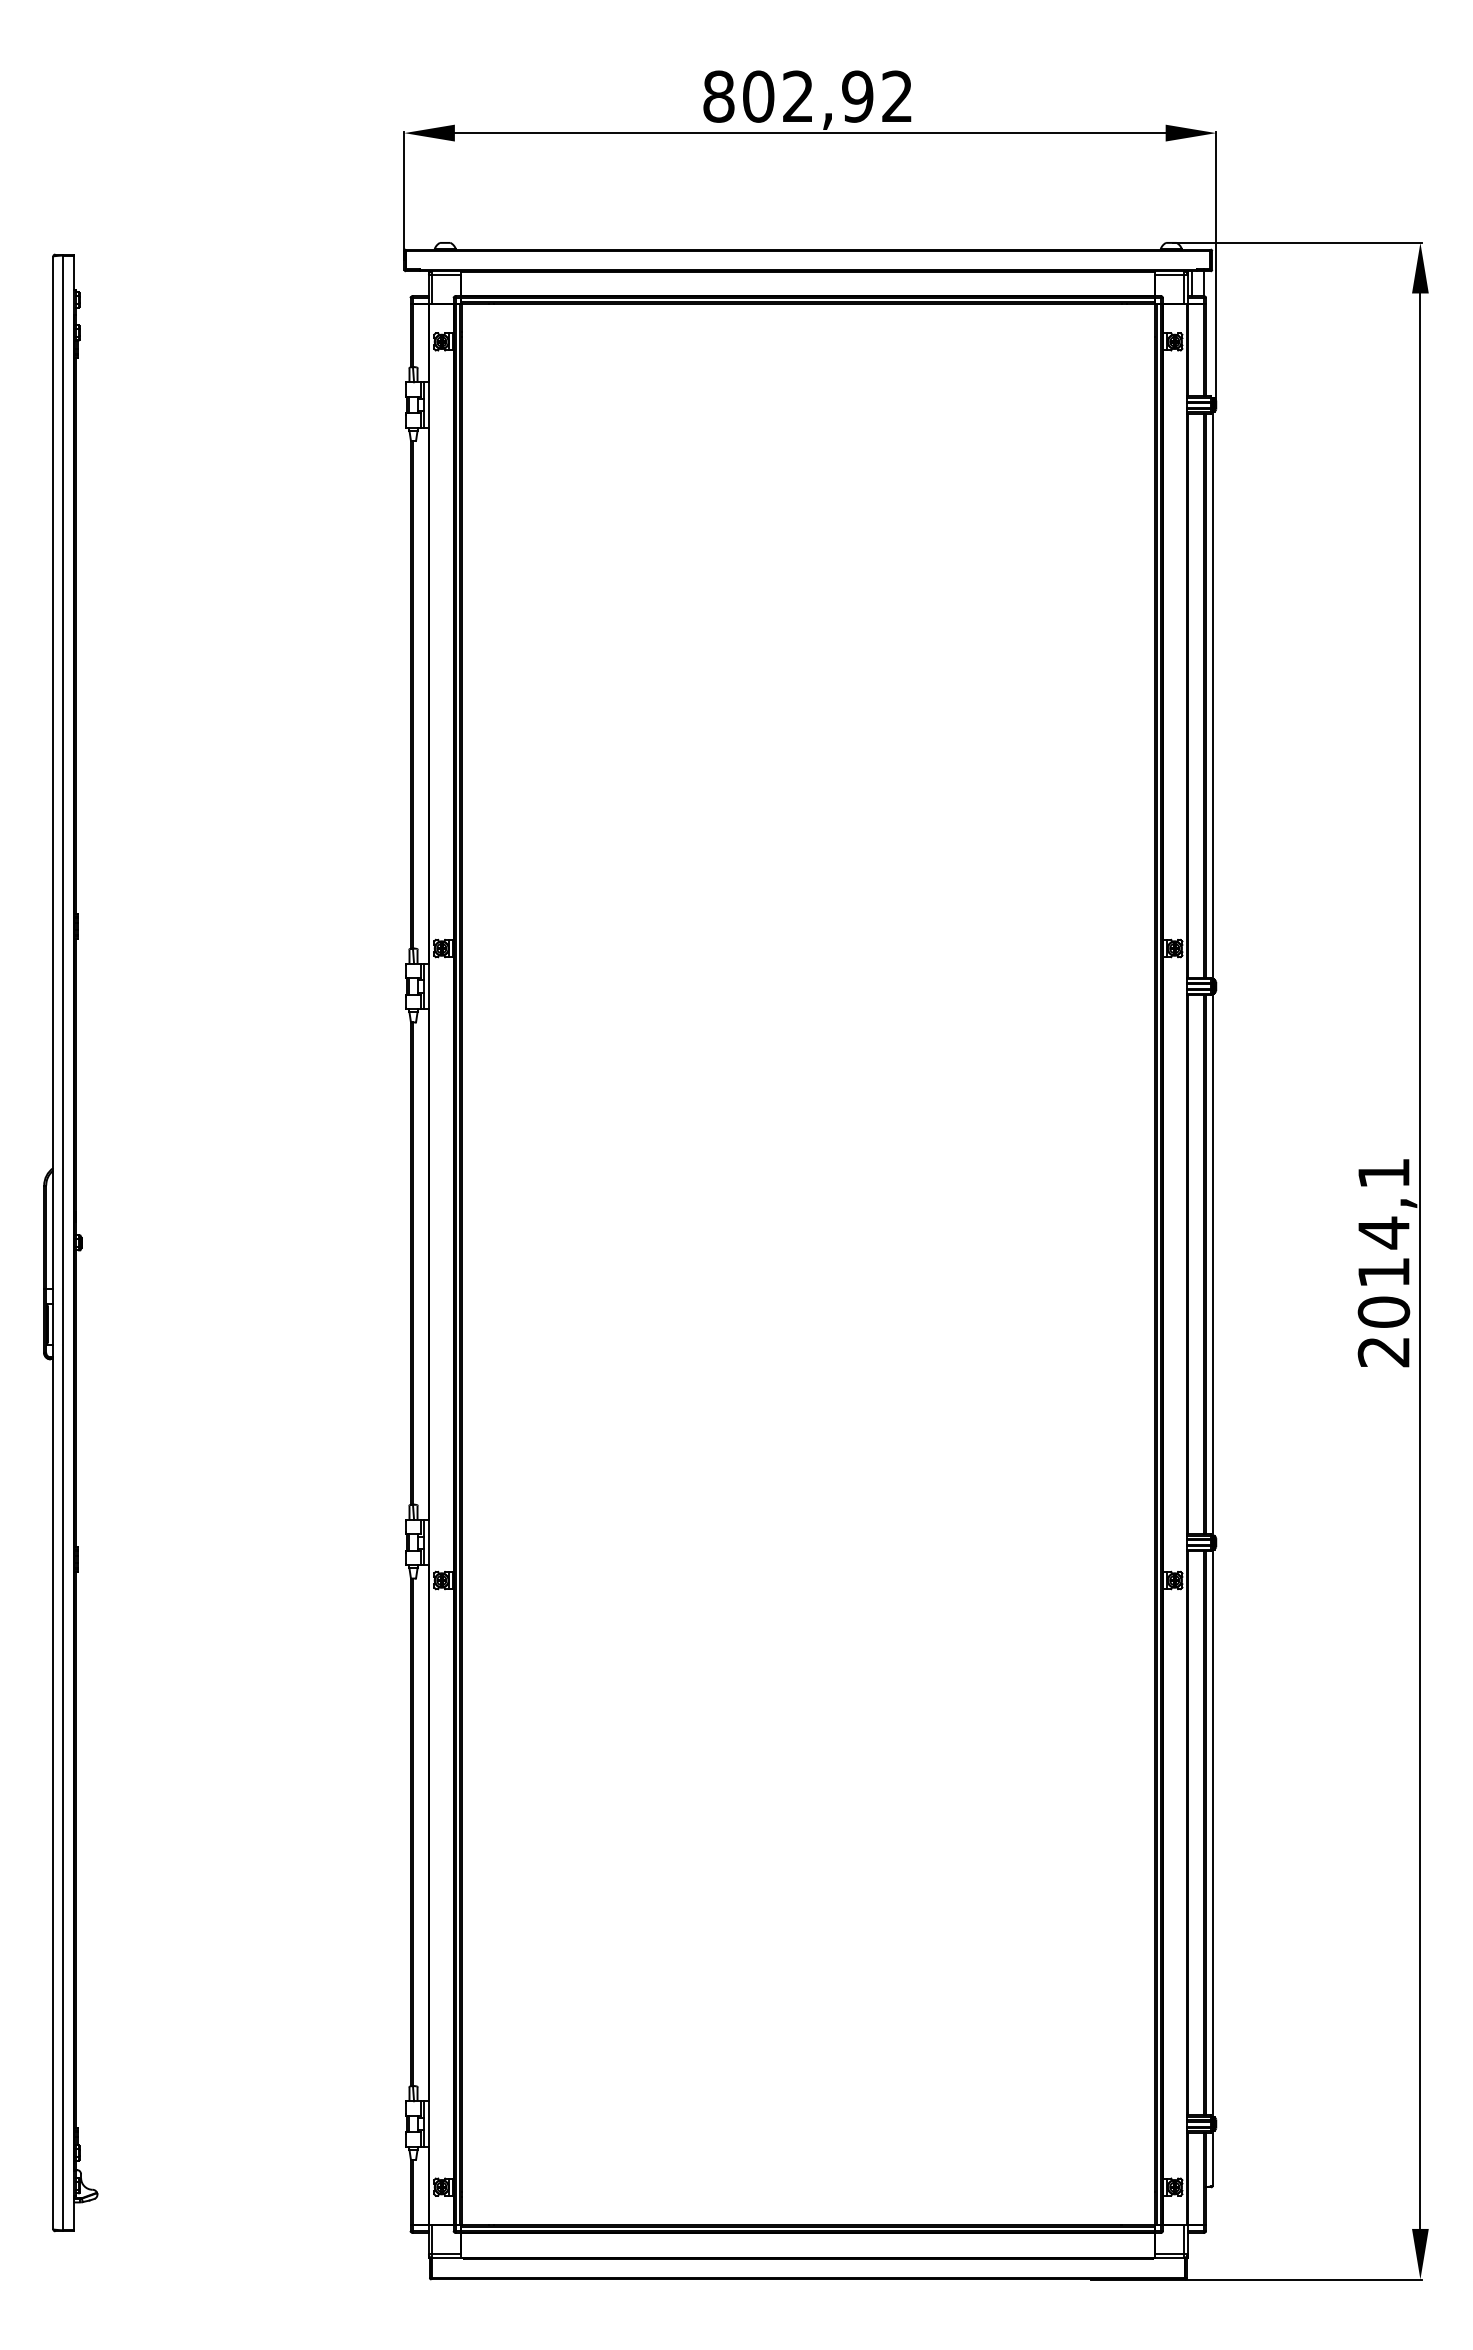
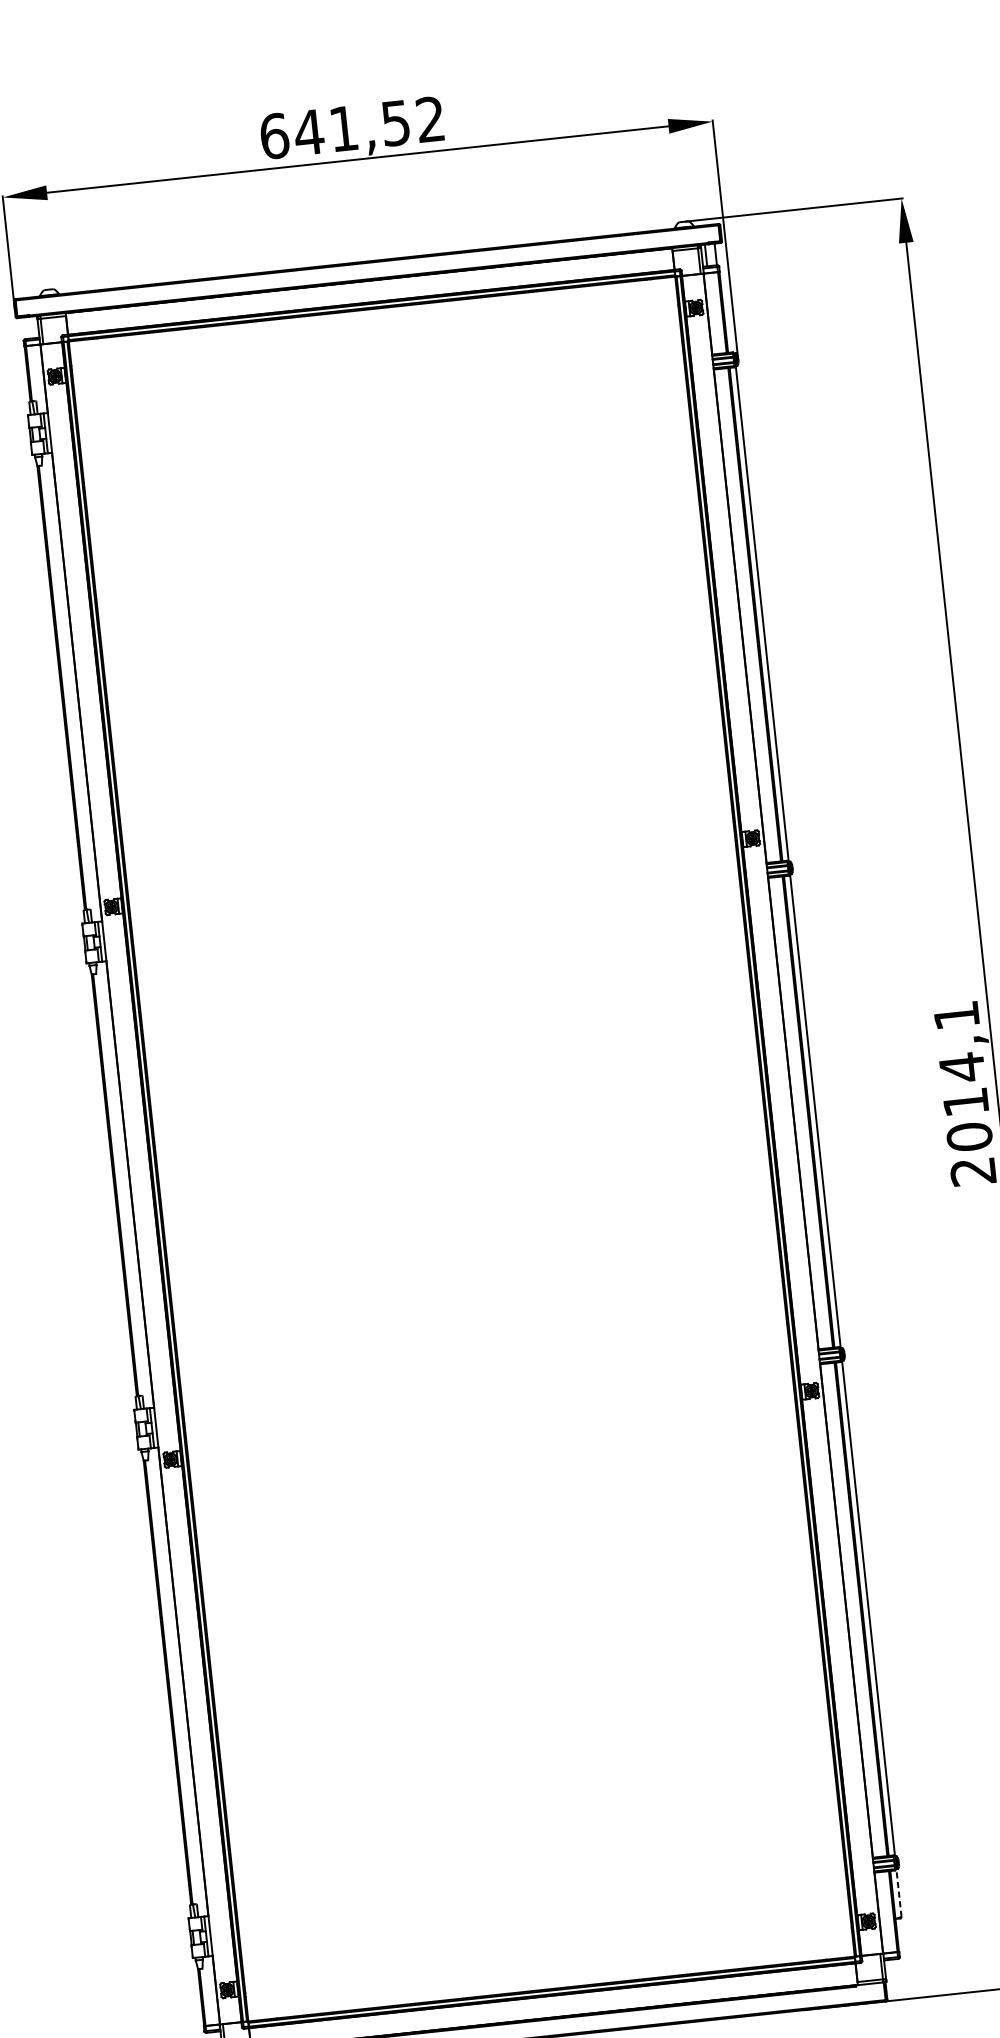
text: (788, 96) -> (335, 129), 802,92 -> 641,52
line: (1212, 2158) -> (898, 1892), solid -> dashed

